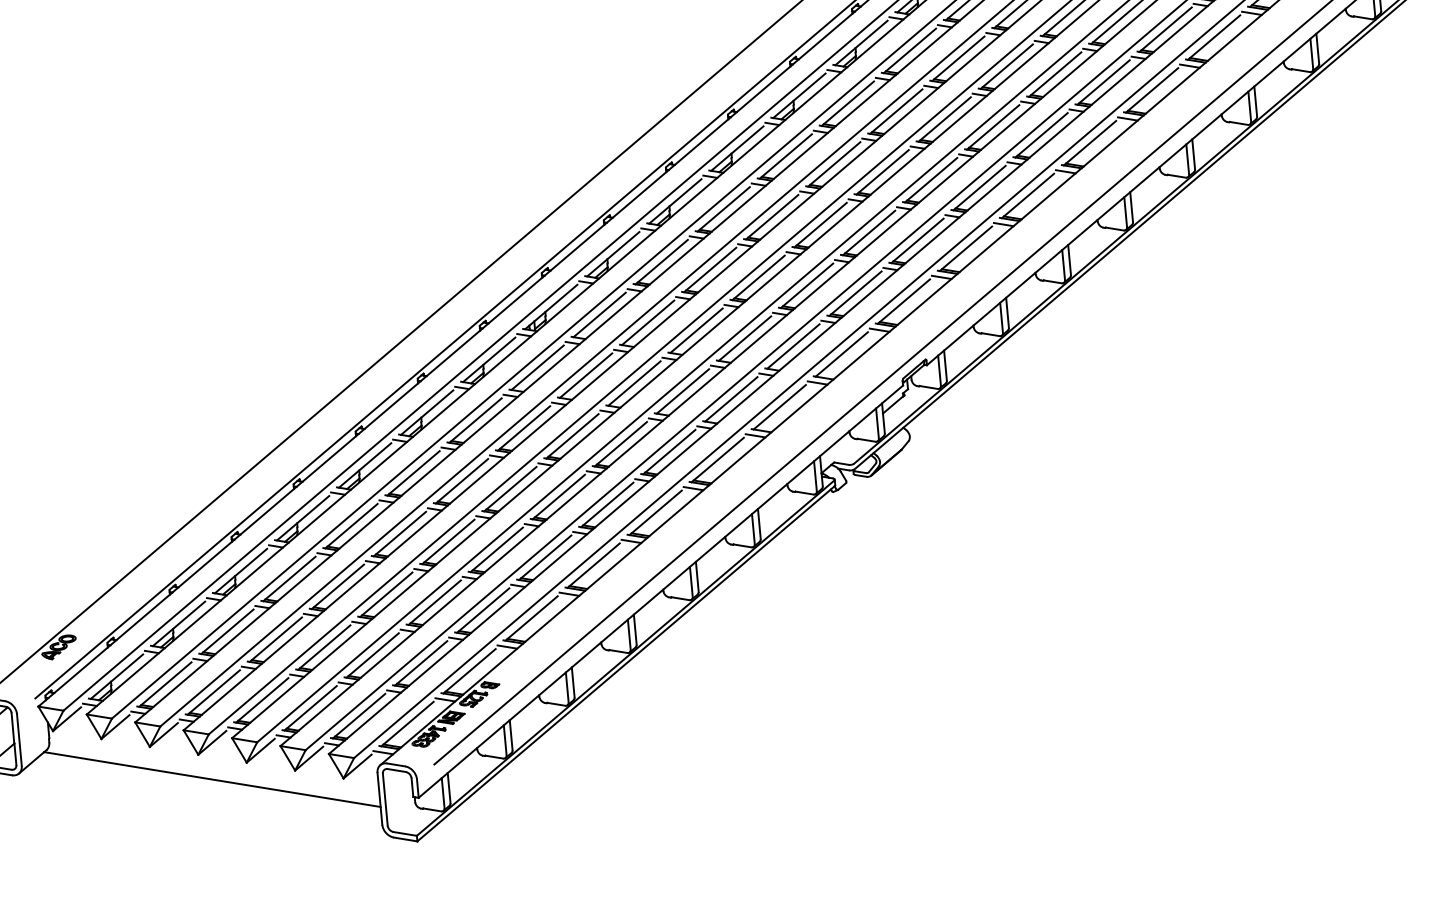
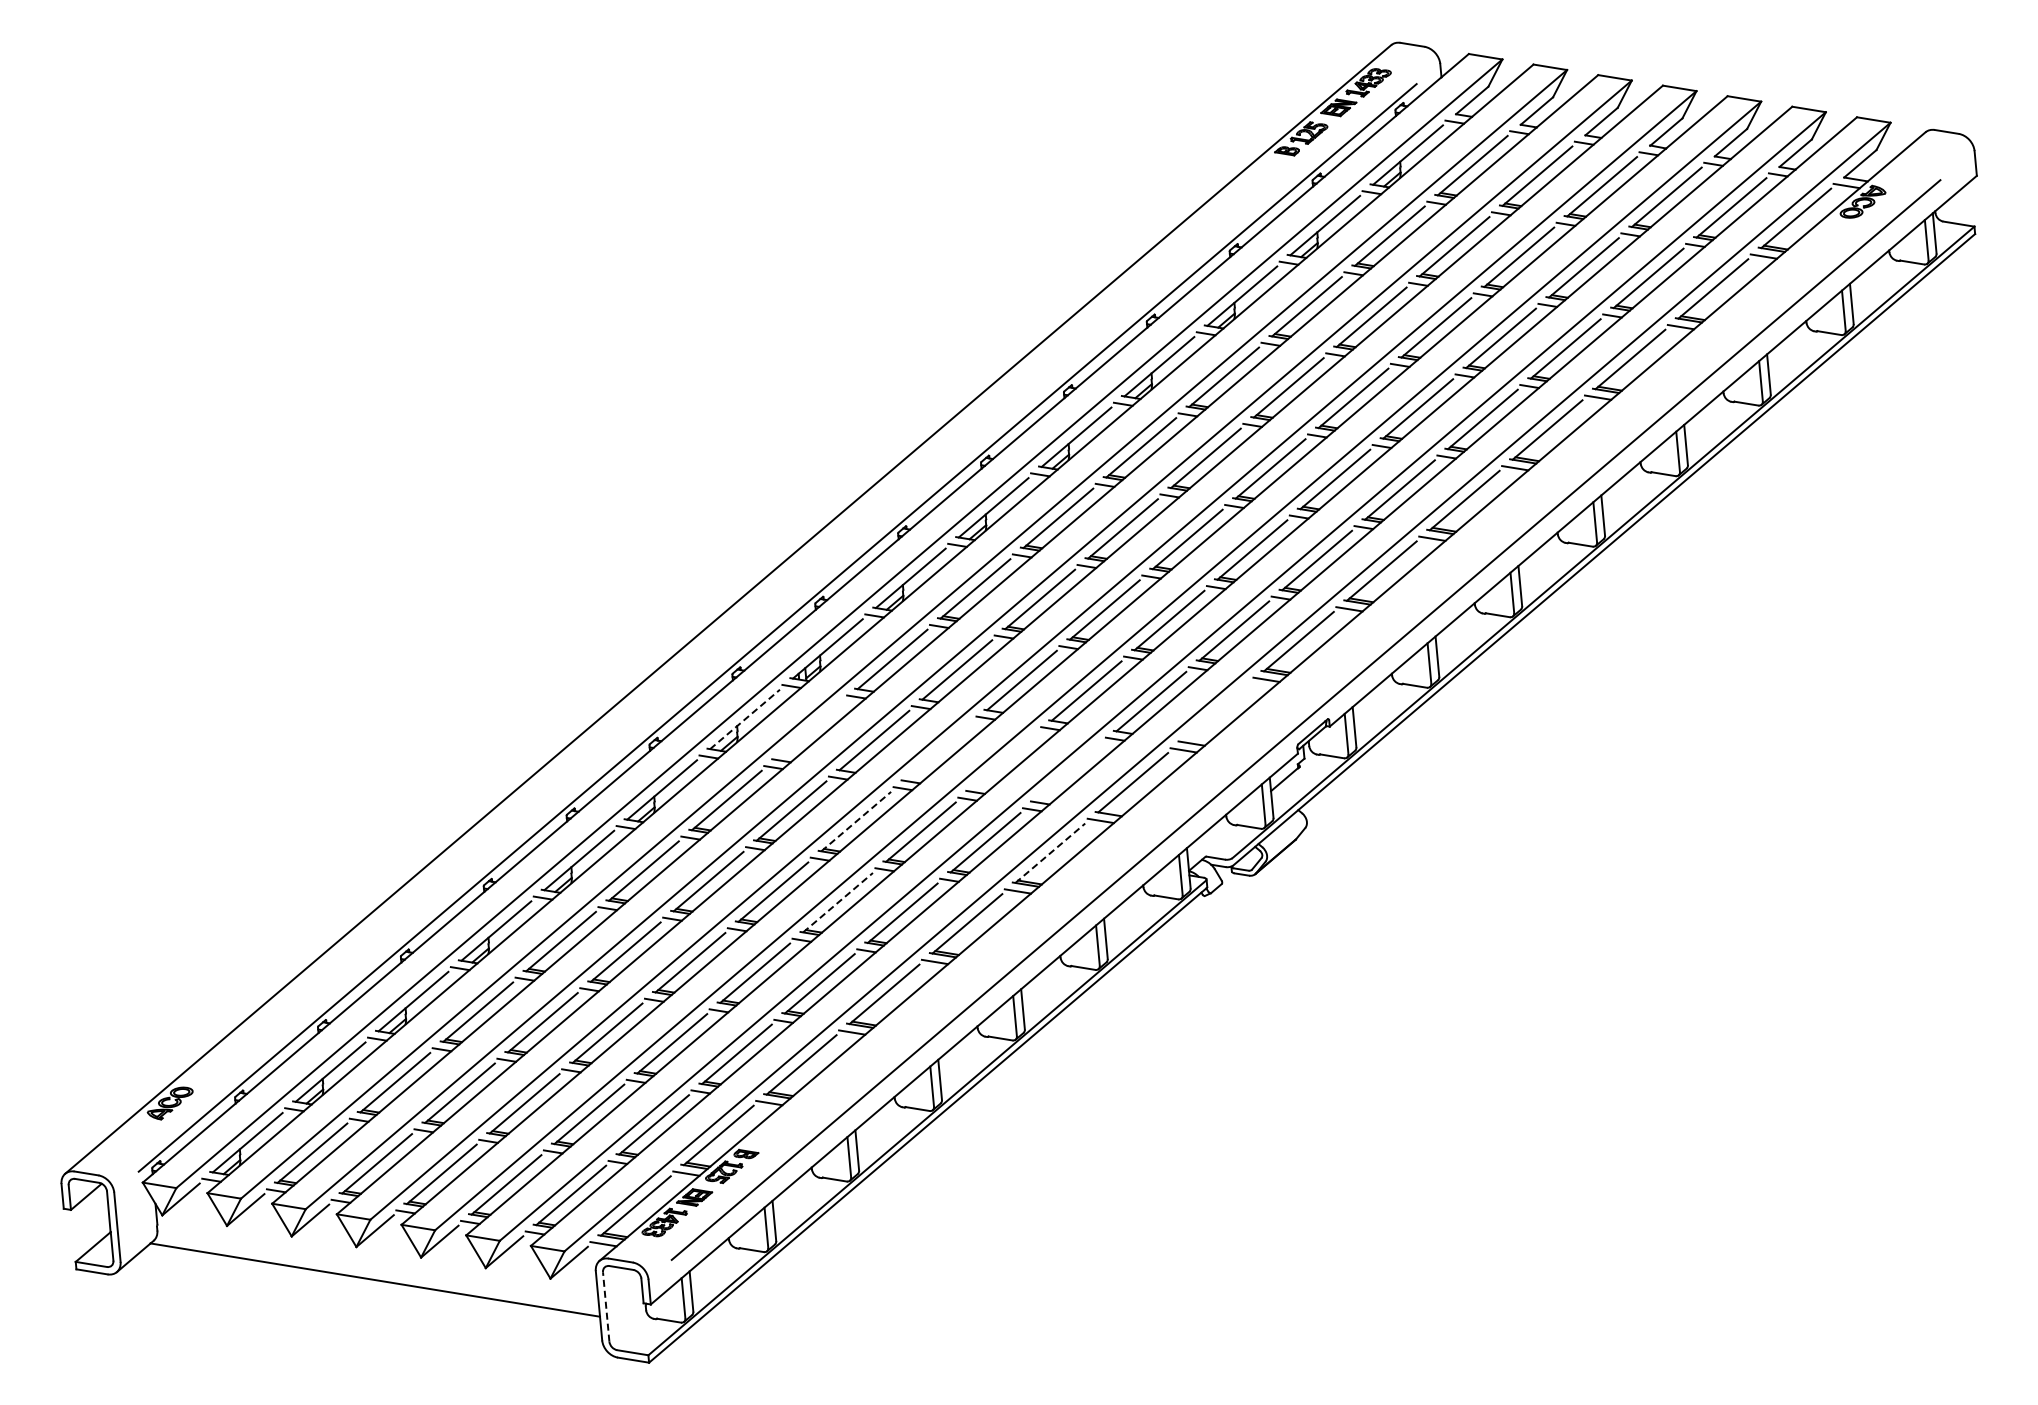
line: (841, 353) -> (1215, 711), removed
line: (489, 359) -> (745, 719), solid -> dashed
line: (537, 367) -> (809, 729), removed
line: (634, 383) -> (939, 750), removed
line: (682, 391) -> (1003, 761), removed
line: (731, 398) -> (1068, 771), removed
line: (572, 436) -> (856, 821), solid -> dashed
line: (717, 460) -> (1050, 853), solid -> dashed
line: (559, 496) -> (838, 902), solid -> dashed
line: (385, 799) -> (606, 1306), solid -> dashed

